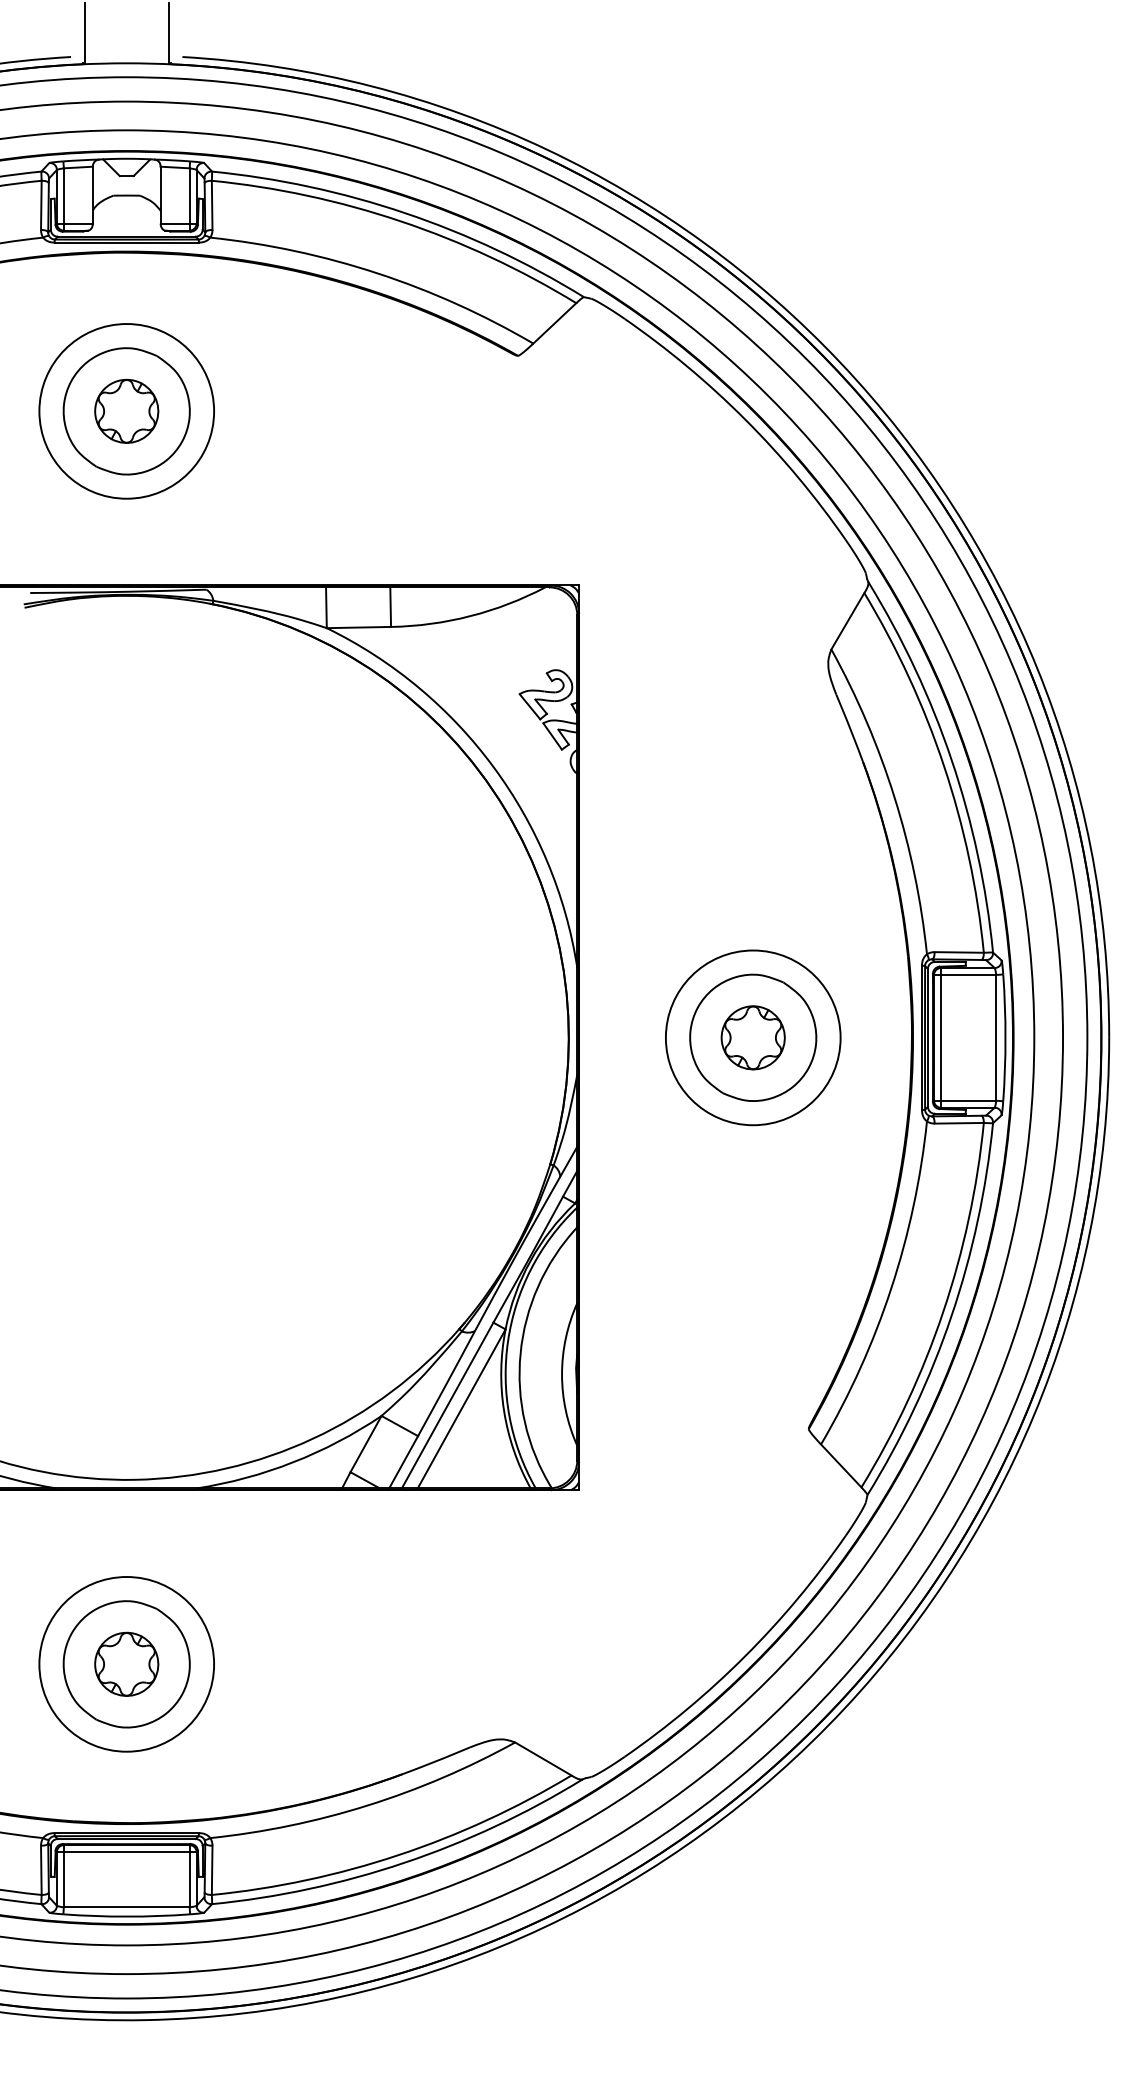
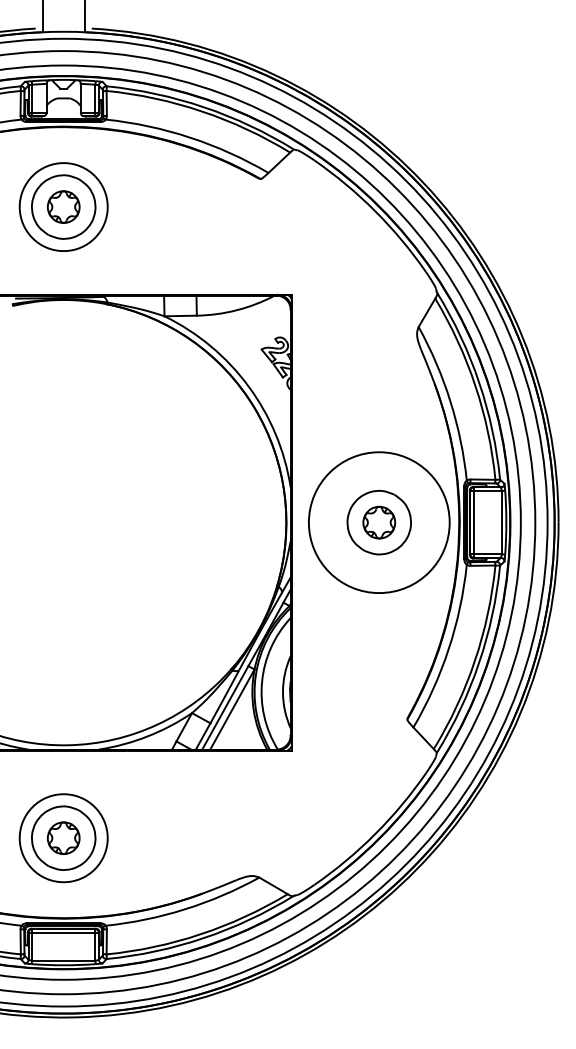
circle: (753, 1037) -> (379, 522), size x1.6

